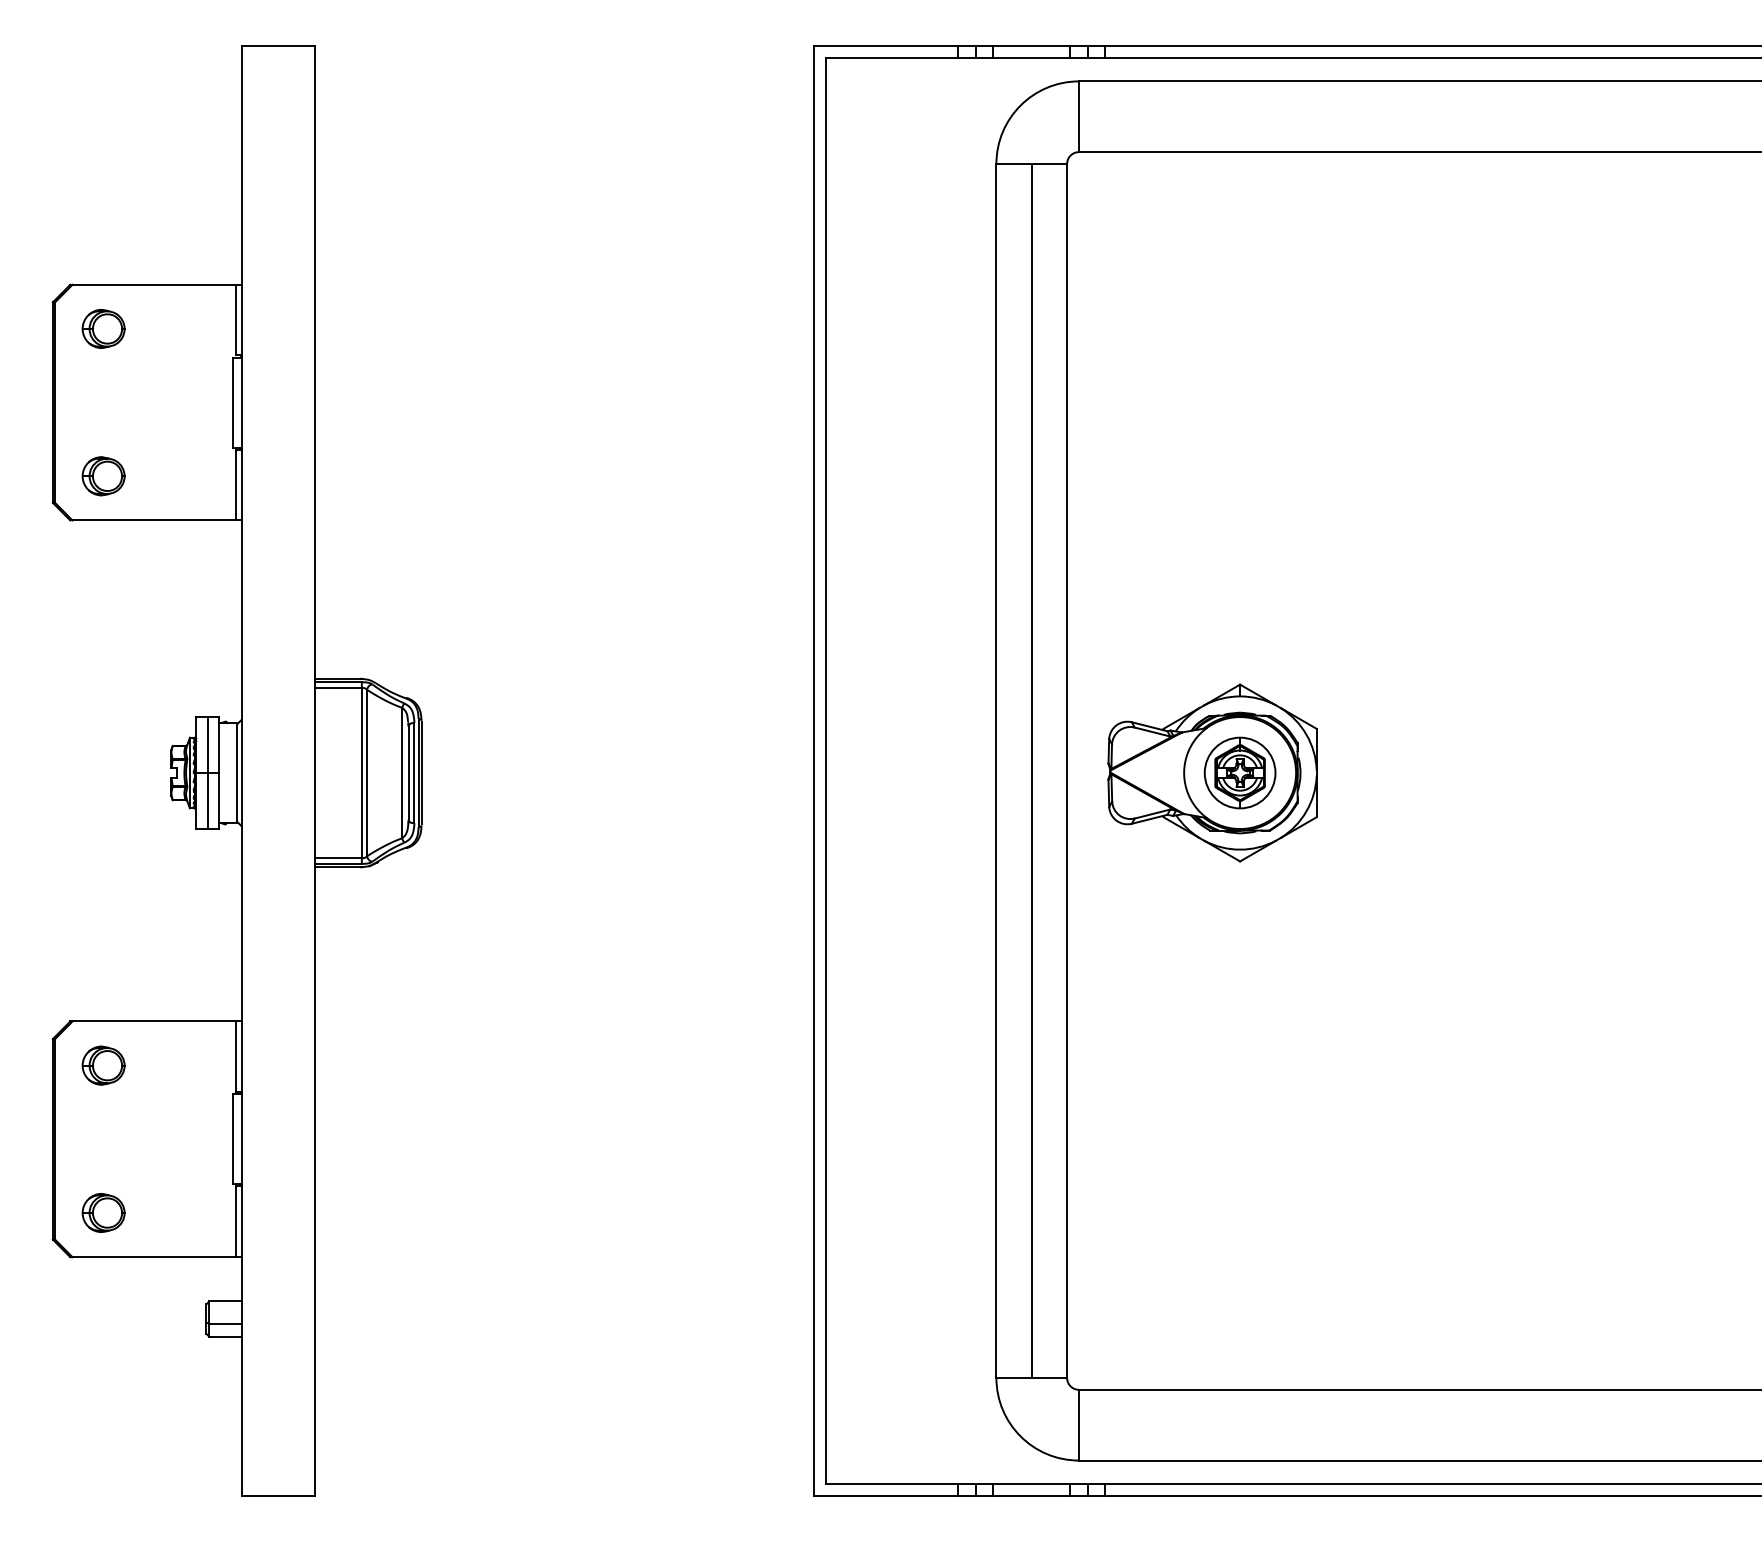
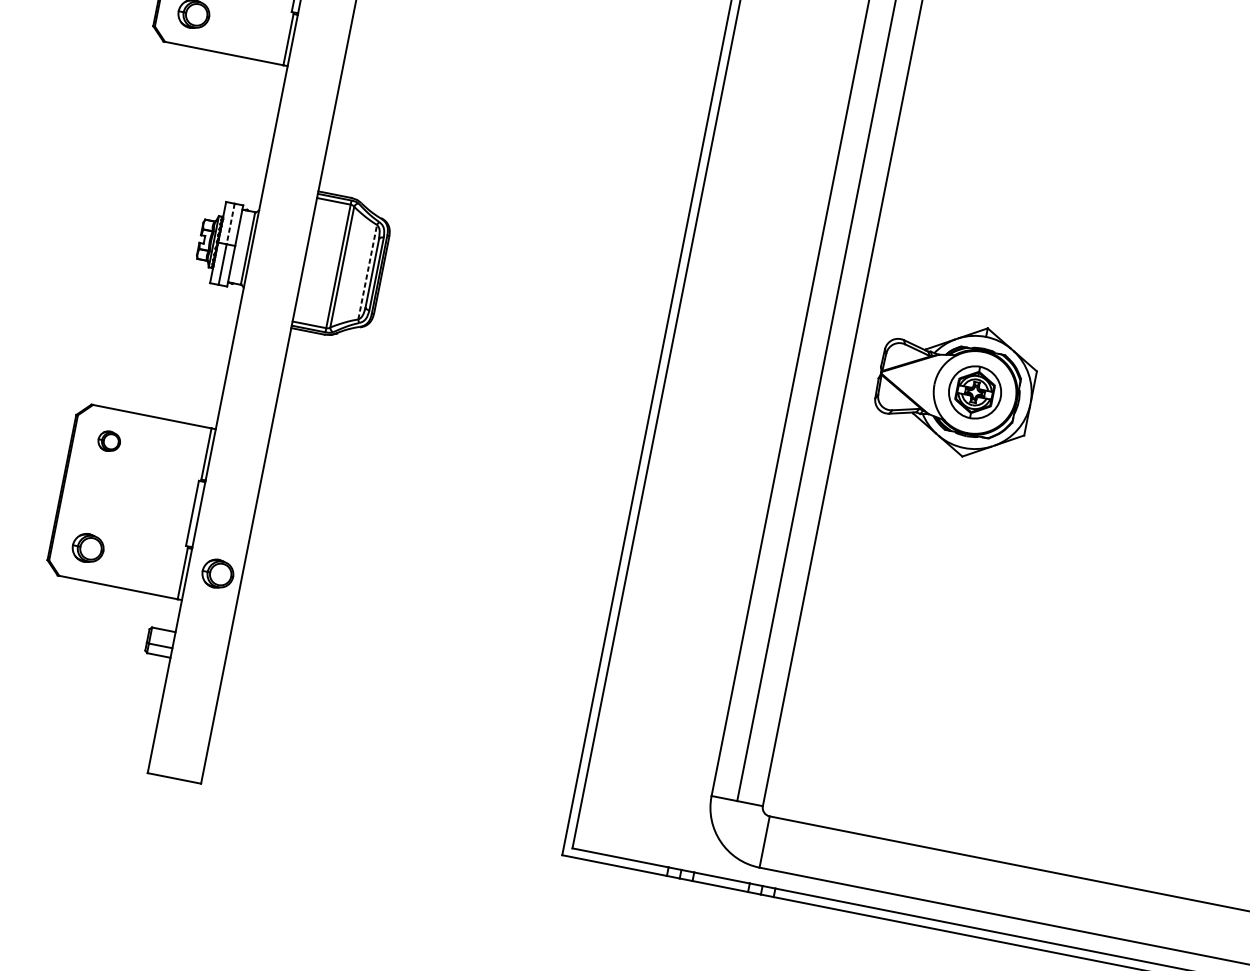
line: (207, 745) -> (230, 224), solid -> dashed
line: (402, 772) -> (368, 271), solid -> dashed
part: (103, 1065) -> (109, 441), size x0.7
part: (282, 1212) -> (217, 573), added

